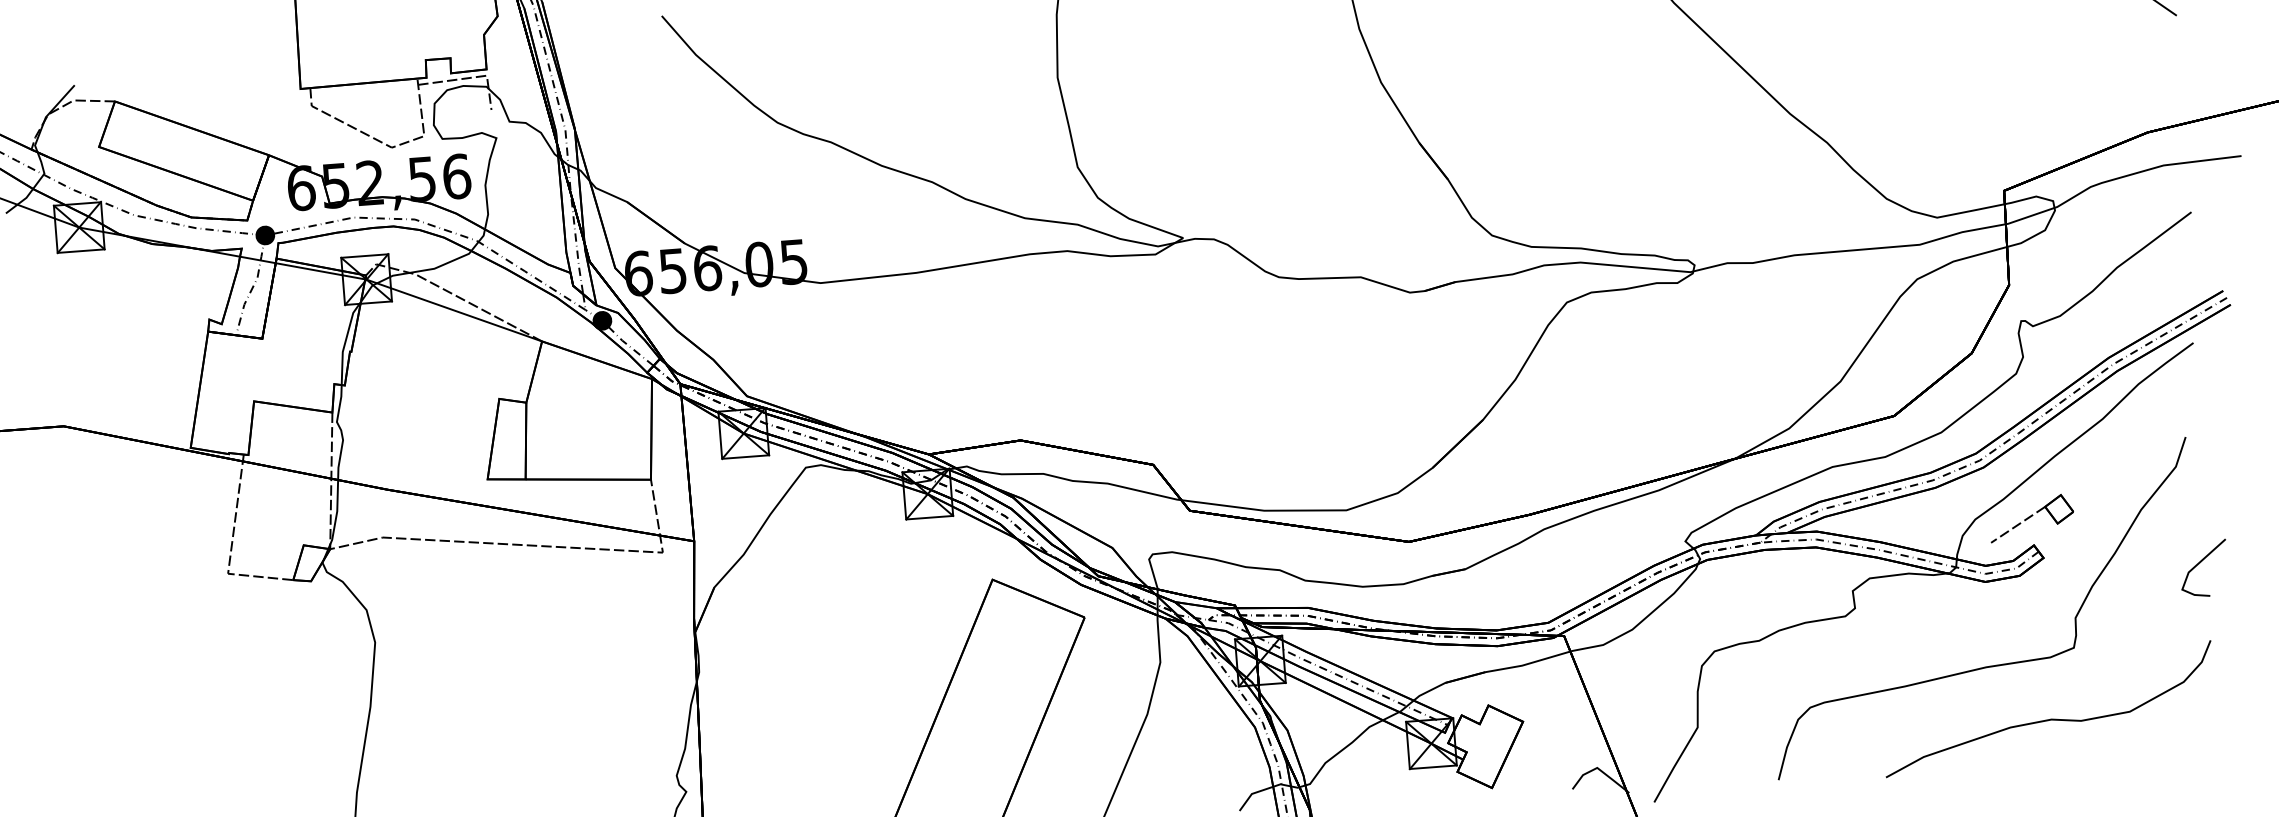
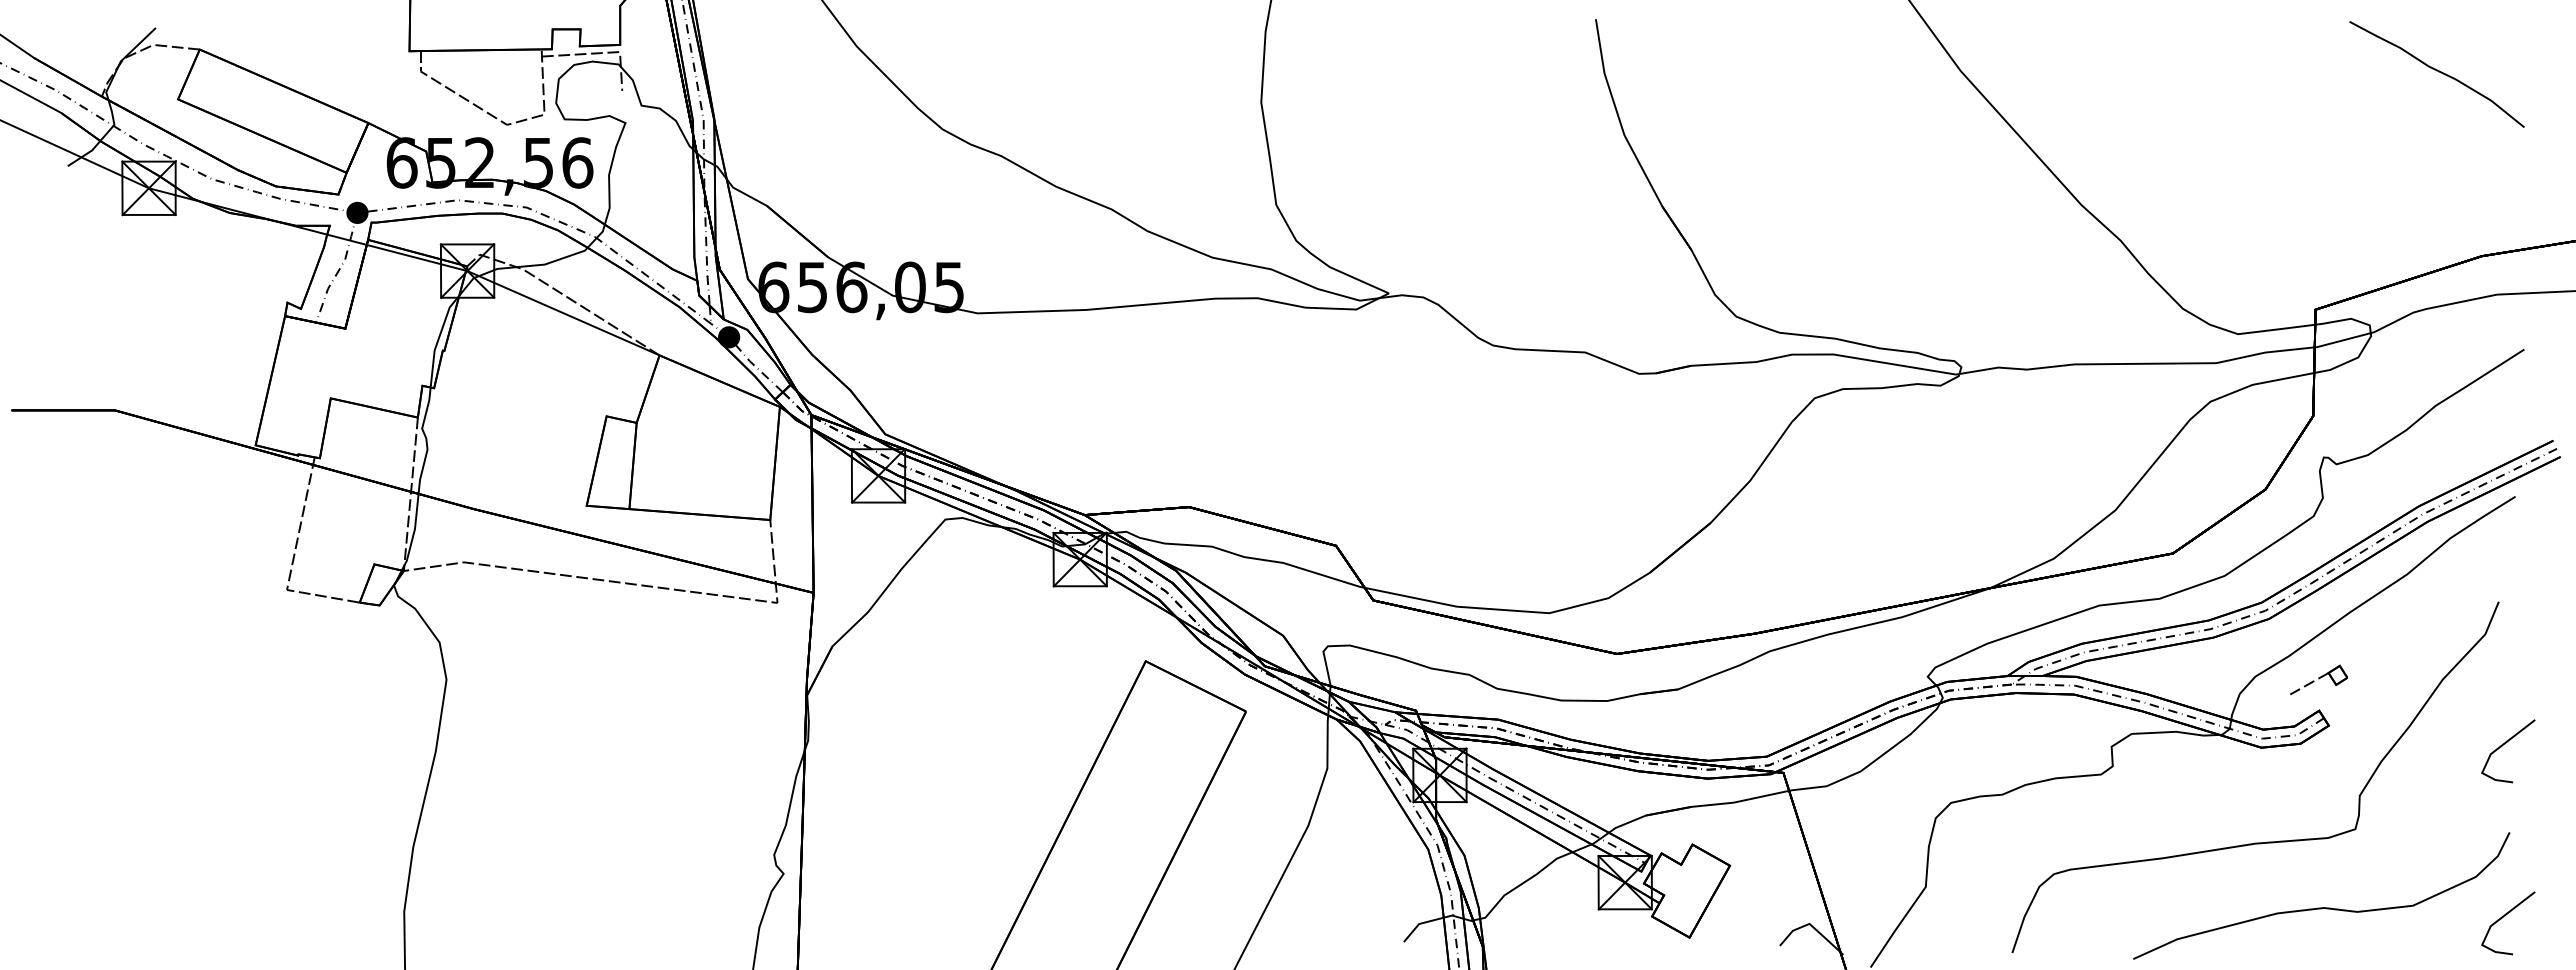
part: (2031, 517) -> (2318, 679), size x0.6
line: (2212, 715) -> (2505, 916), added

